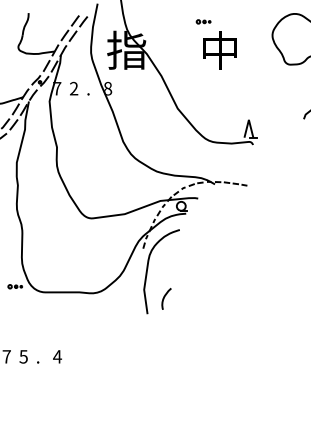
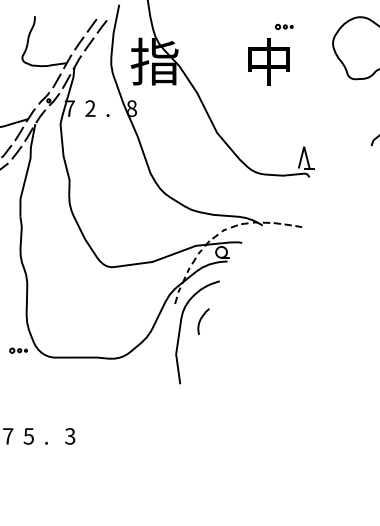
part: (203, 21) -> (284, 26), moved
curve: (165, 297) -> (202, 319), moved
text: (57, 356) -> (70, 435), 4 -> 3

